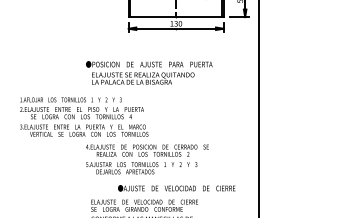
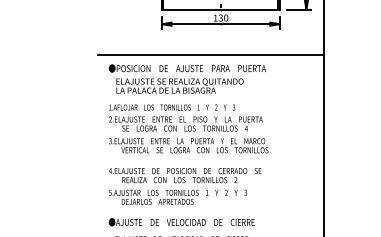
line: (167, 53) -> (210, 54), added
text: (84, 116) -> (188, 128), moved
text: (176, 188) -> (181, 222), moved

